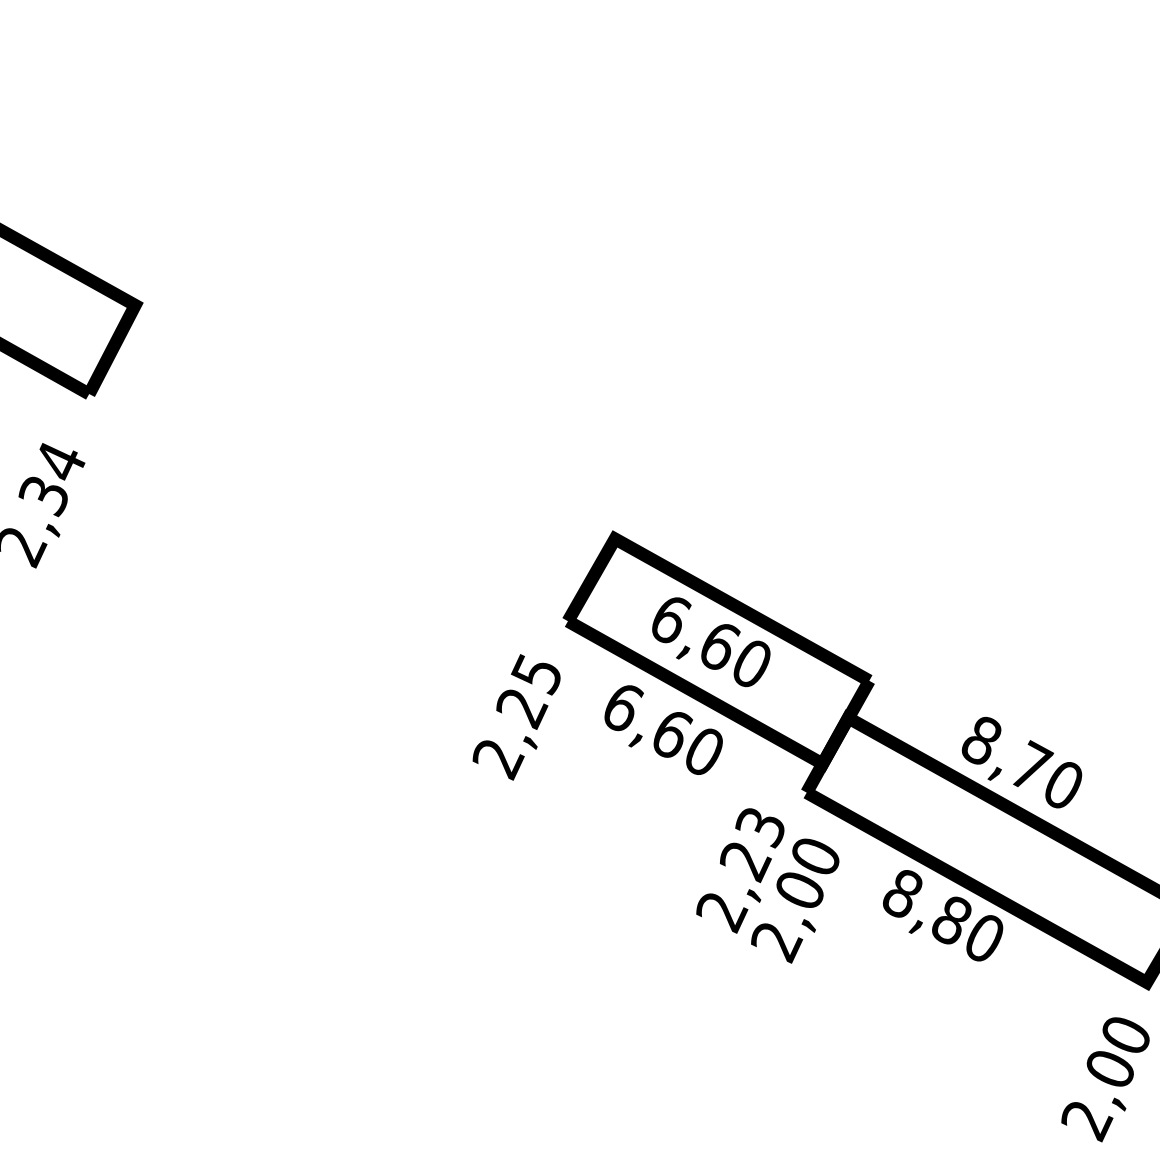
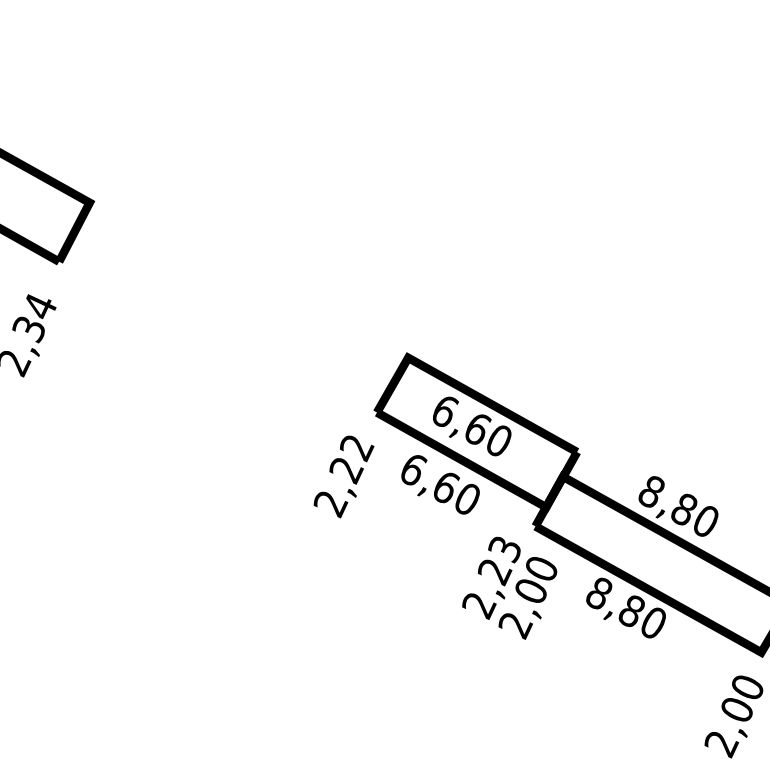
text: (537, 675) -> (356, 448), 2,25 -> 2,22
text: (1032, 765) -> (685, 508), 8,70 -> 8,80

